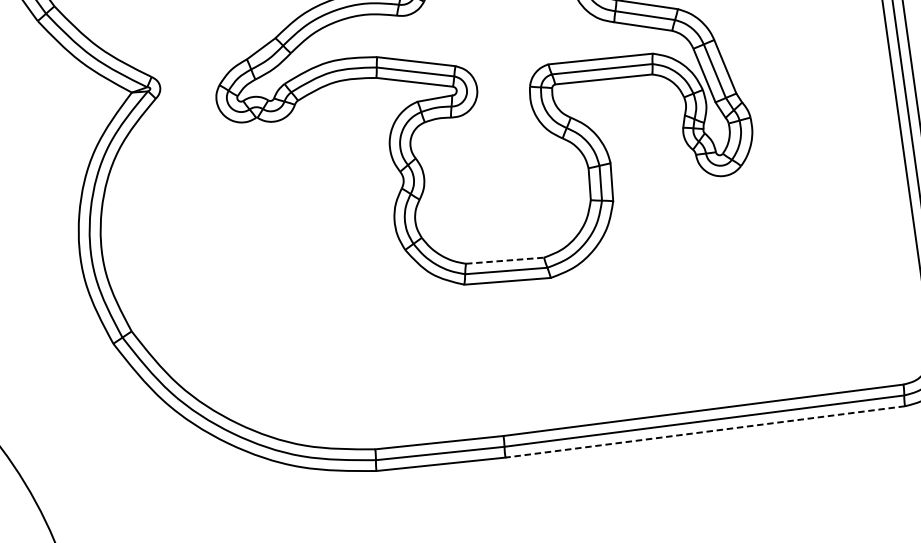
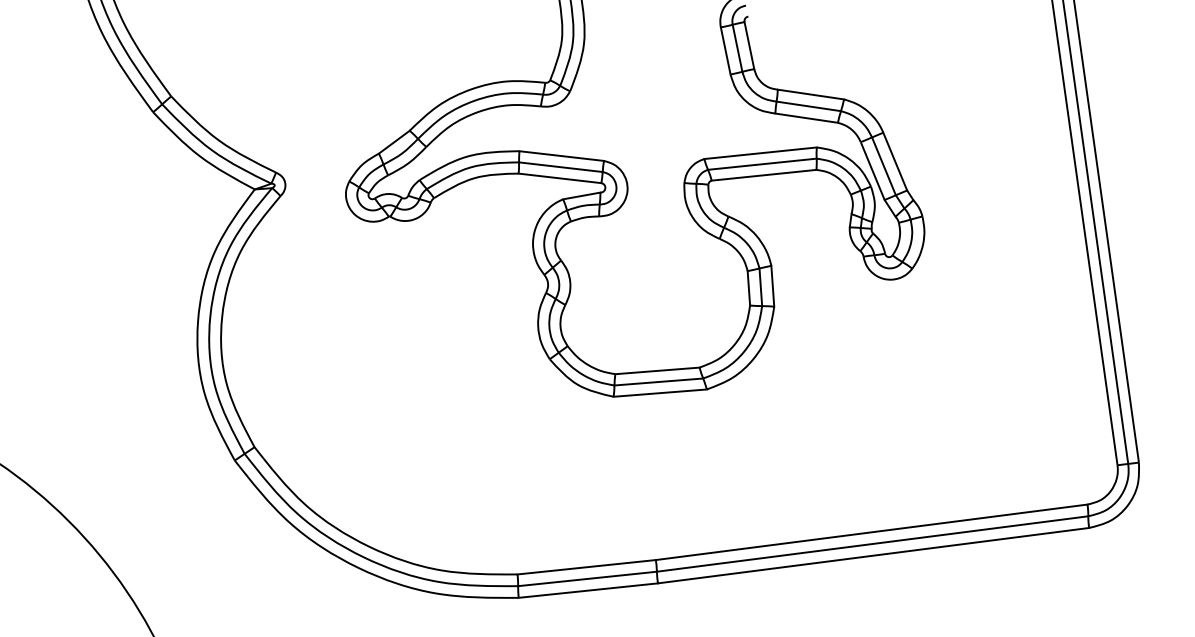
line: (505, 260) -> (657, 370), dashed -> solid
line: (705, 431) -> (873, 555), dashed -> solid

